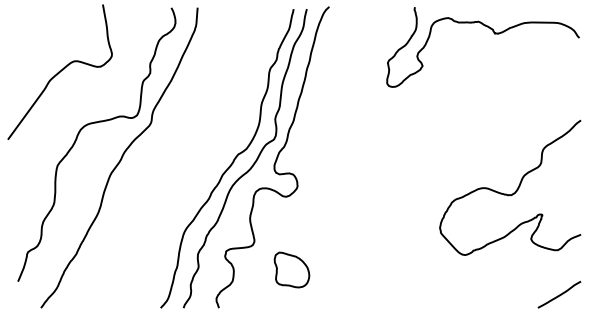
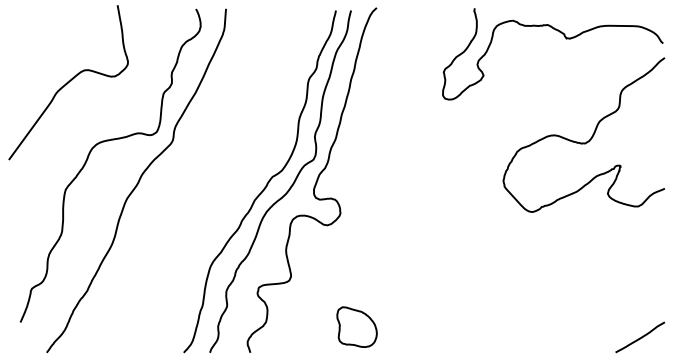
curve: (516, 189) -> (590, 137), moved
part: (291, 269) -> (356, 326), moved

